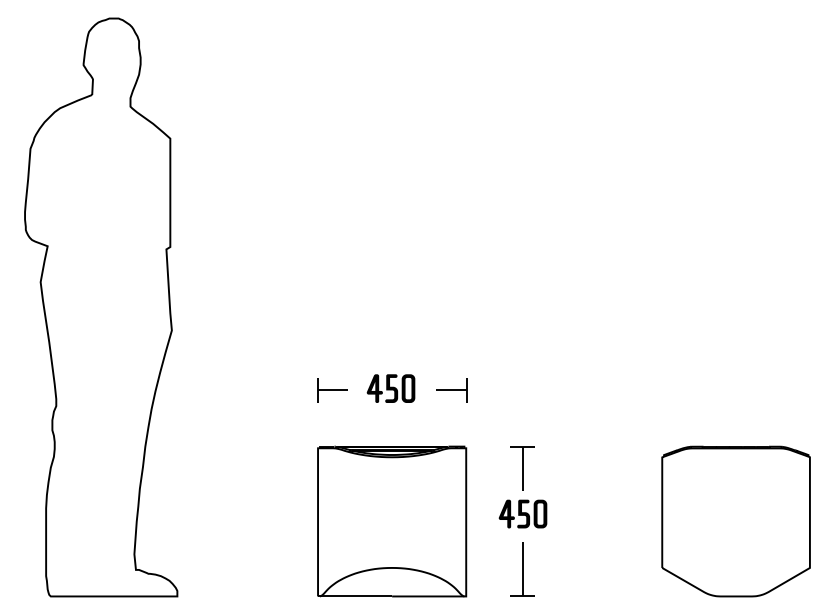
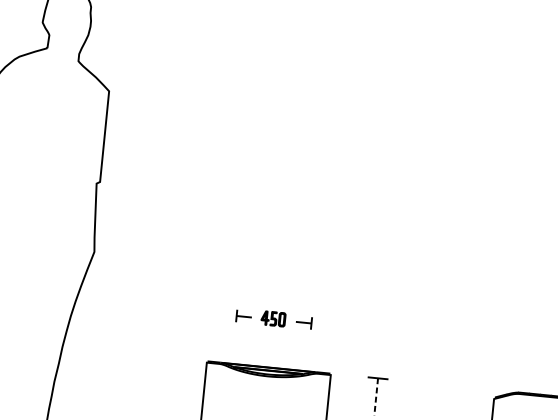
part: (392, 388) -> (274, 318), size x0.6
line: (522, 469) -> (376, 397), solid -> dashed

